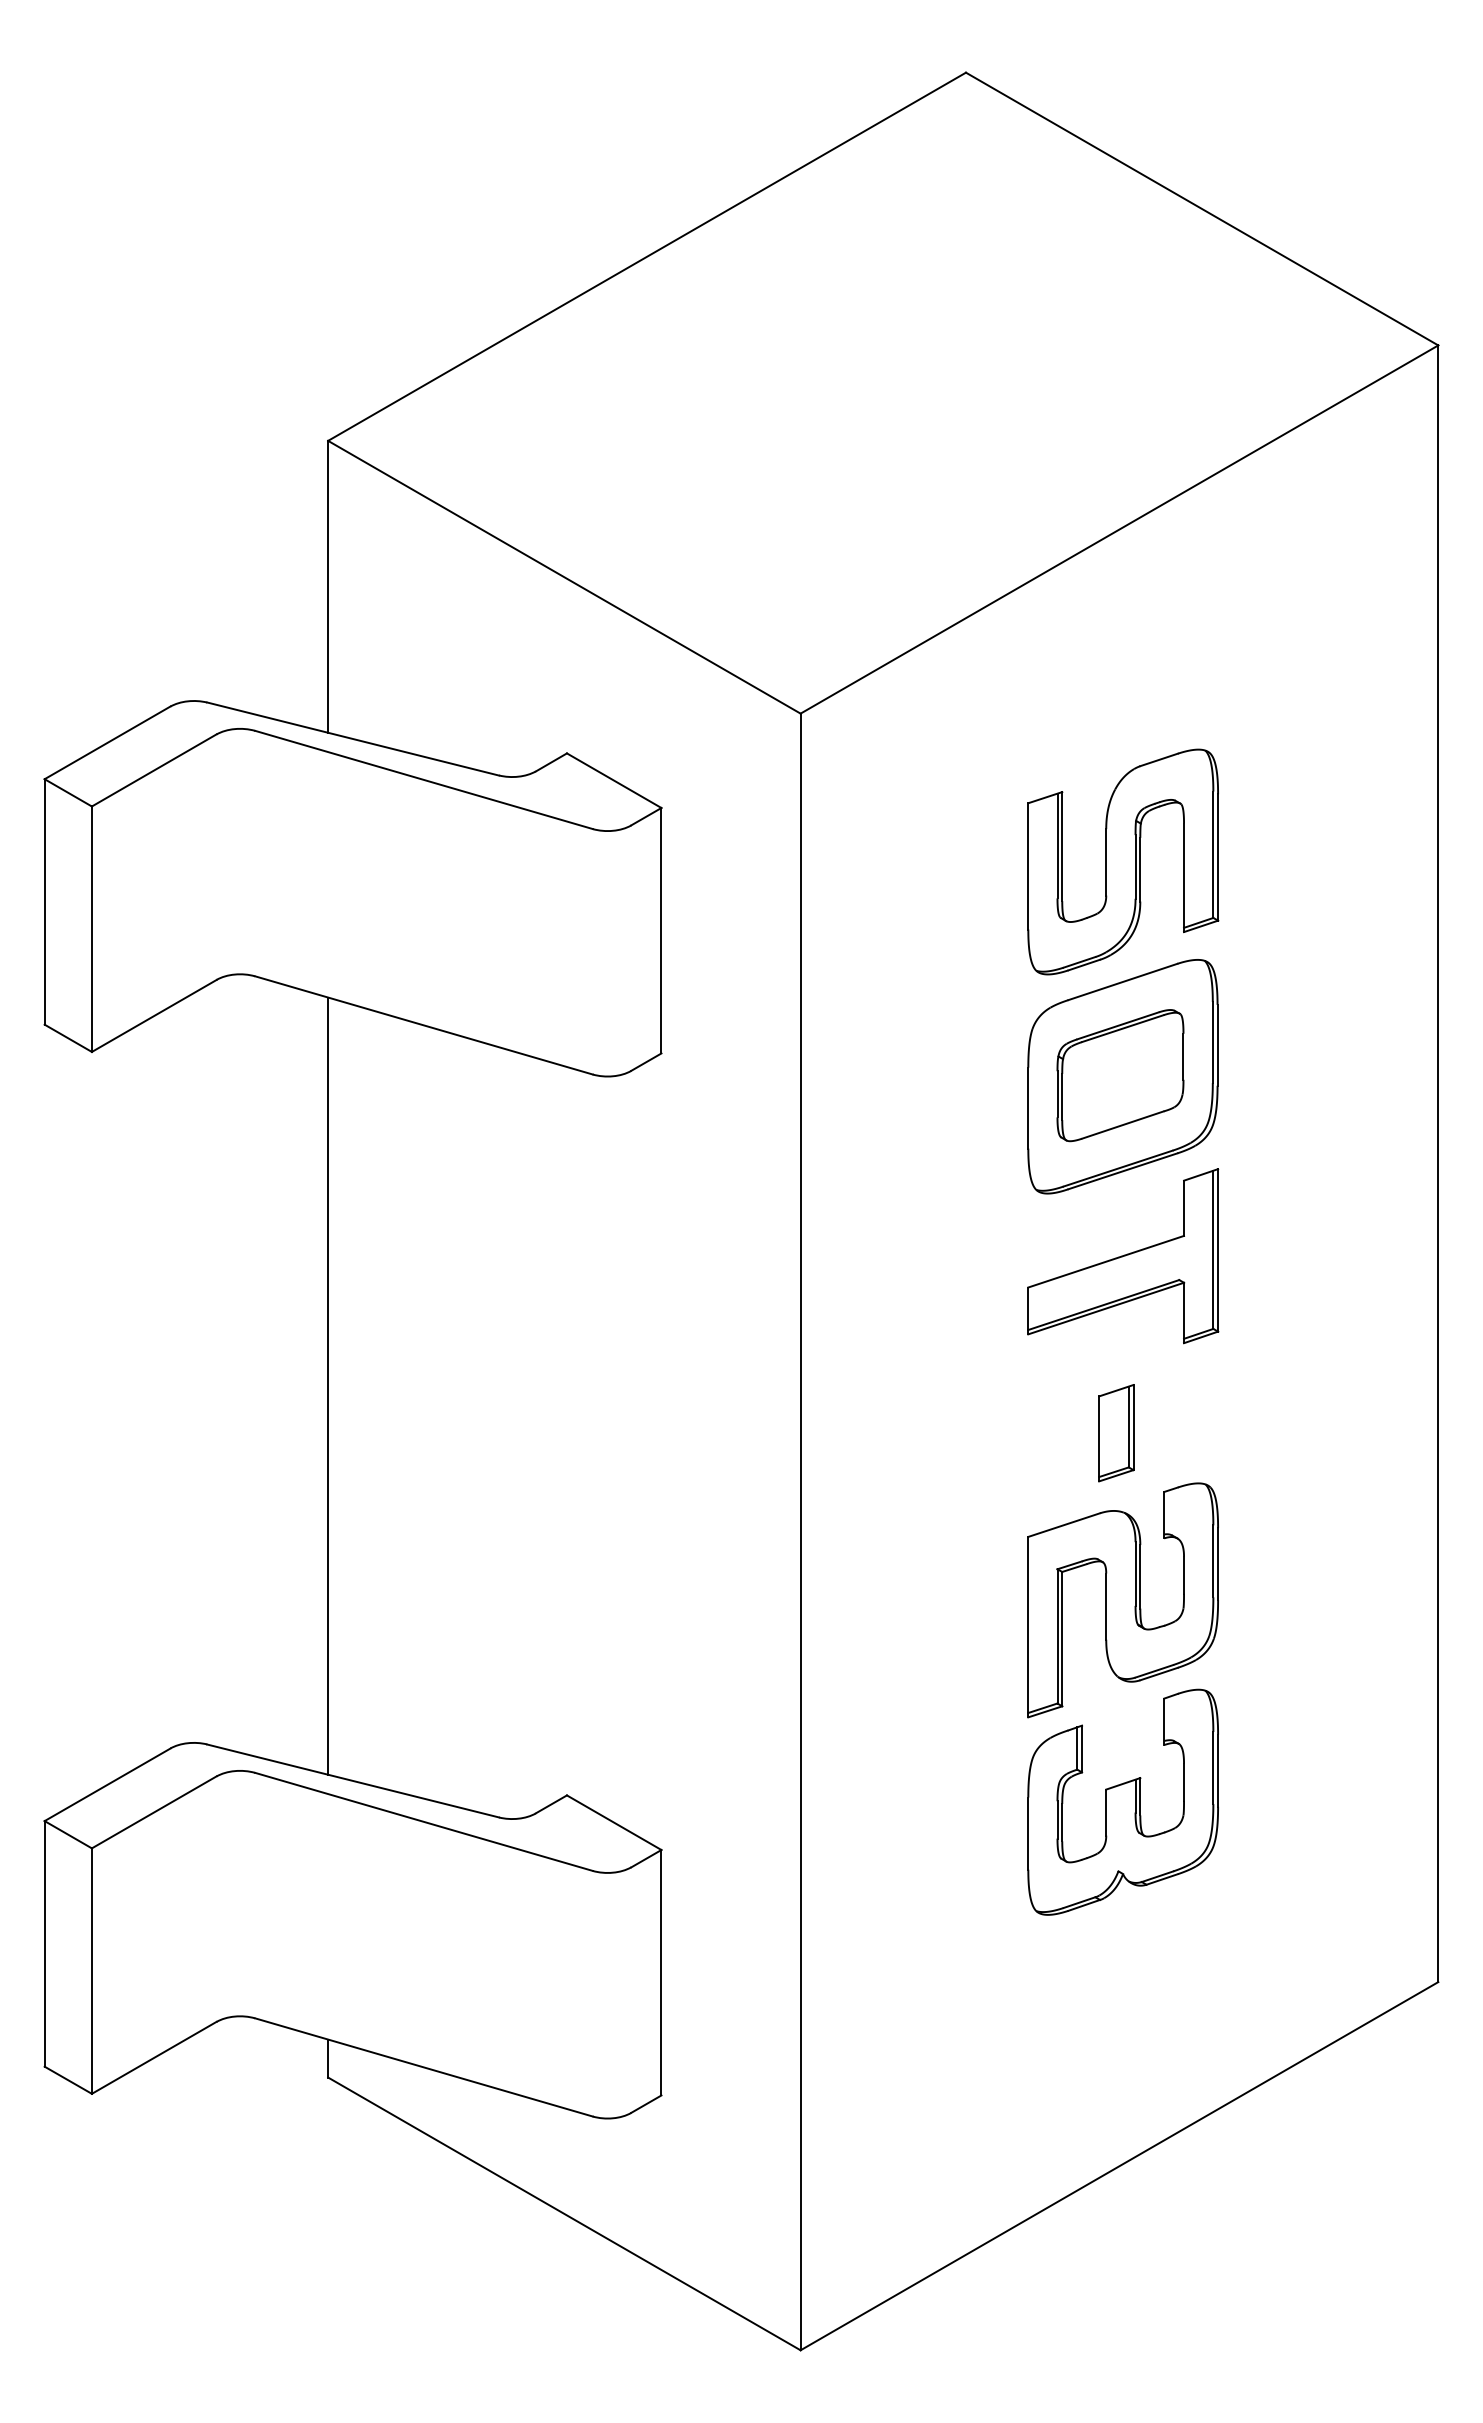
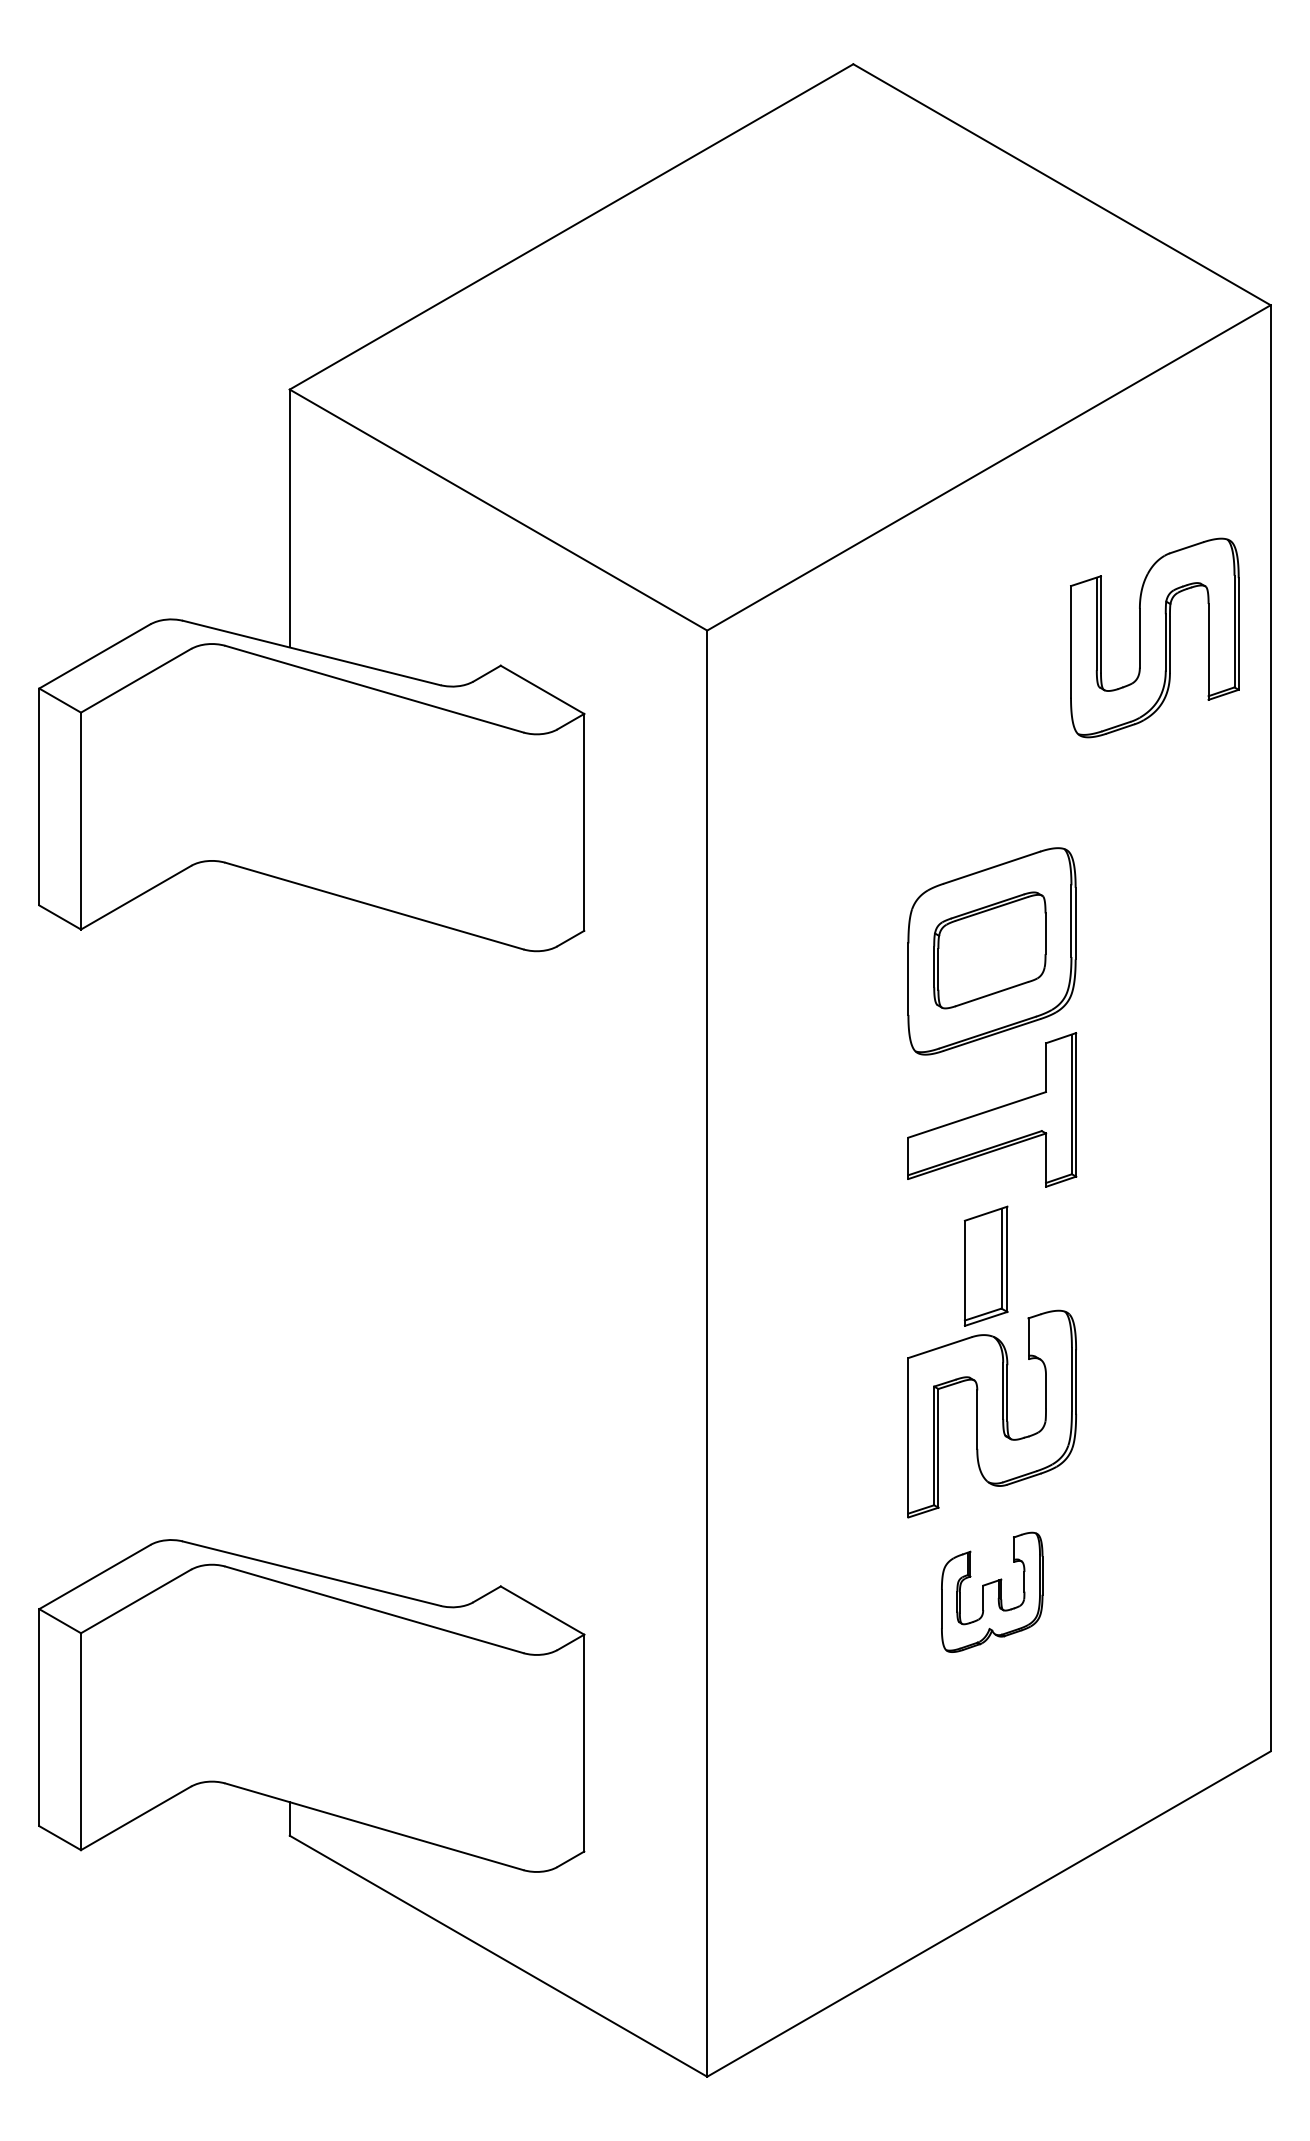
part: (1123, 861) -> (1155, 637), moved
line: (328, 1385) -> (290, 1224), removed
part: (1116, 1433) -> (986, 1266), size x1.4
part: (1122, 1801) -> (991, 1591), size x0.6

